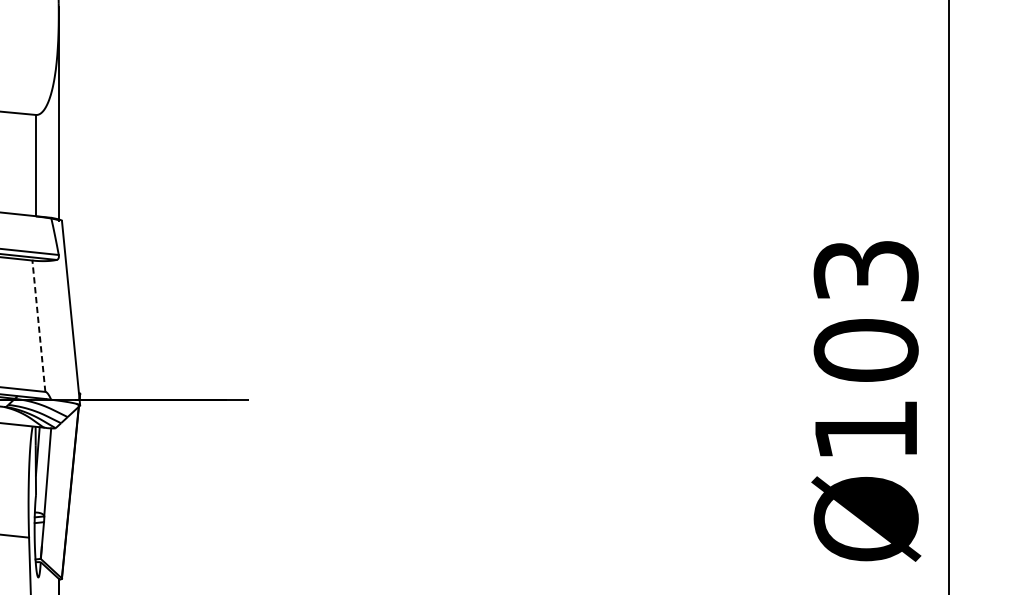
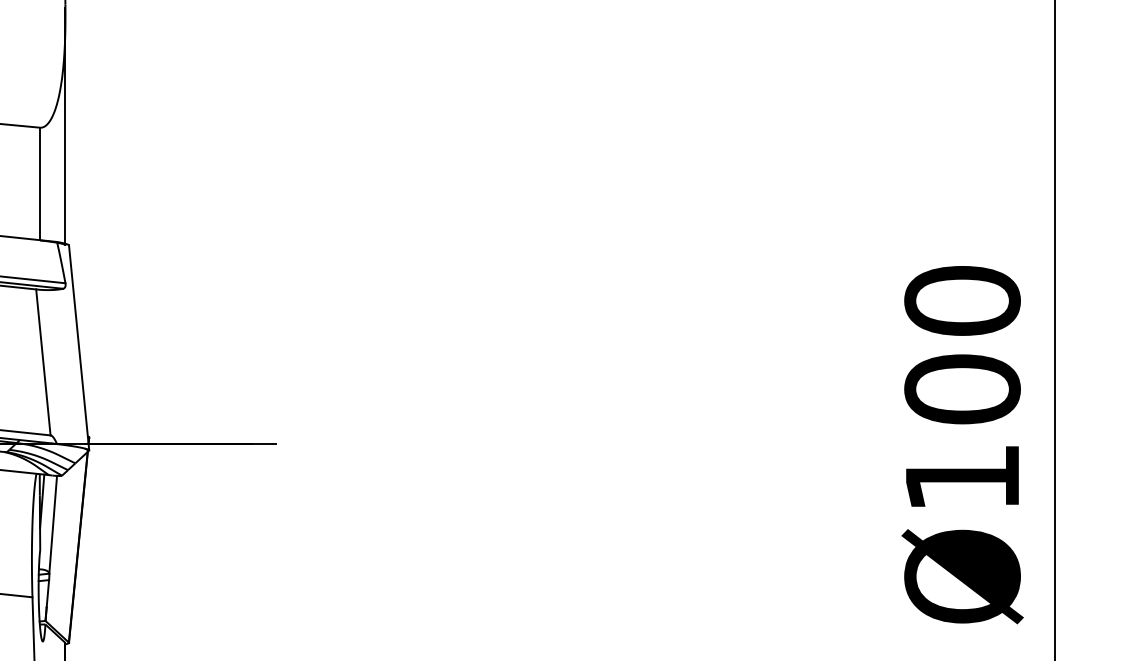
text: (866, 270) -> (962, 300), Ø103 -> Ø100
line: (38, 325) -> (43, 361), dashed -> solid

